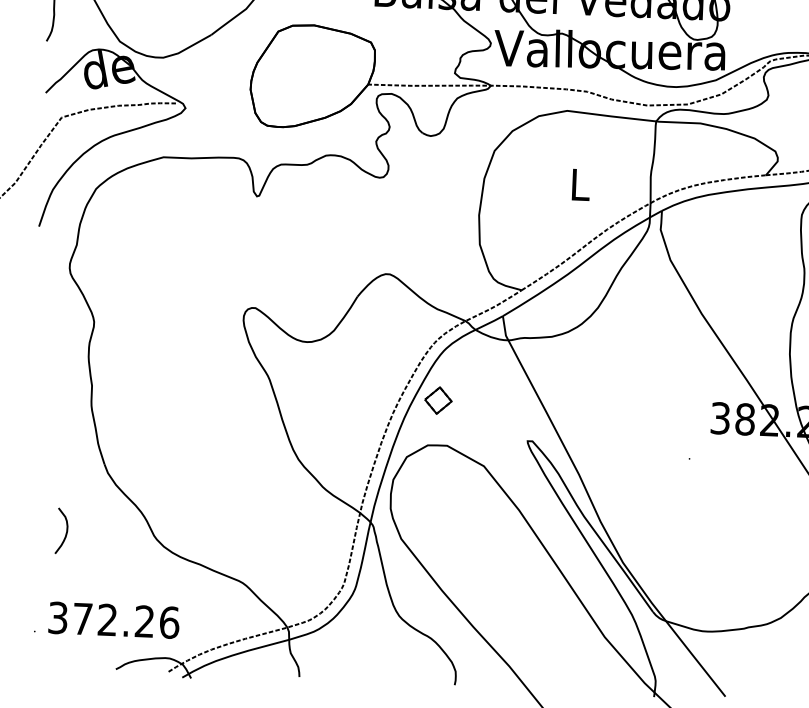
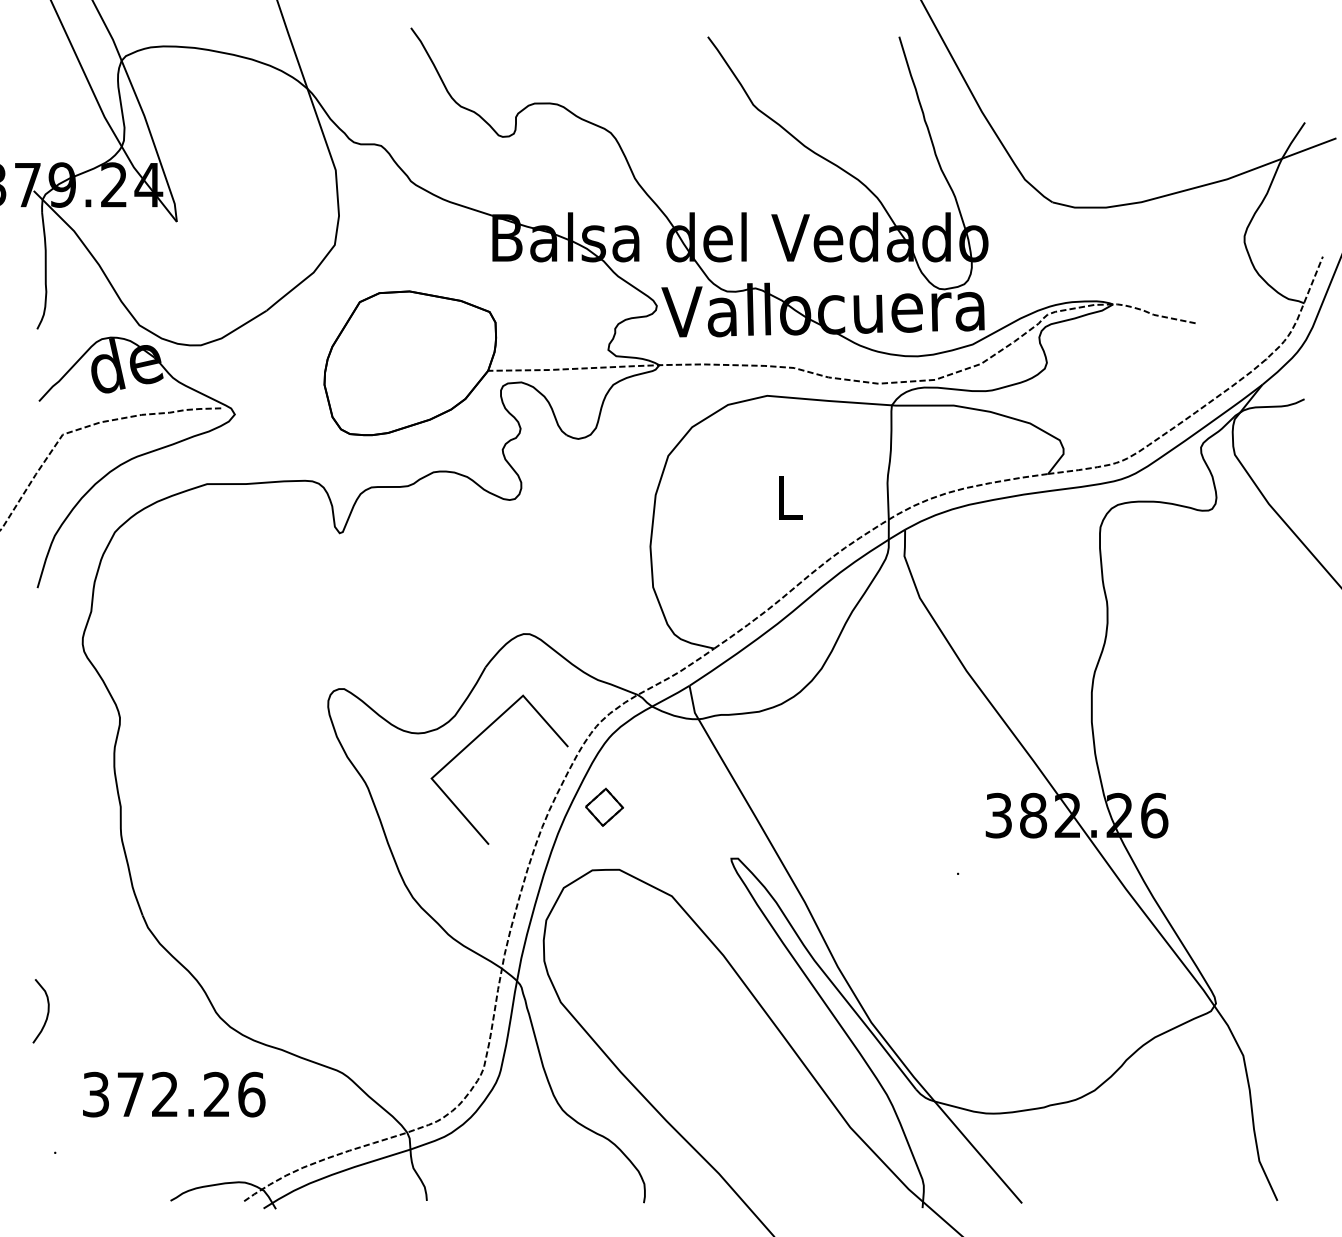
line: (347, 349) -> (474, 741), added
curve: (66, 531) -> (47, 1011), moved
text: (114, 620) -> (174, 1094), moved

